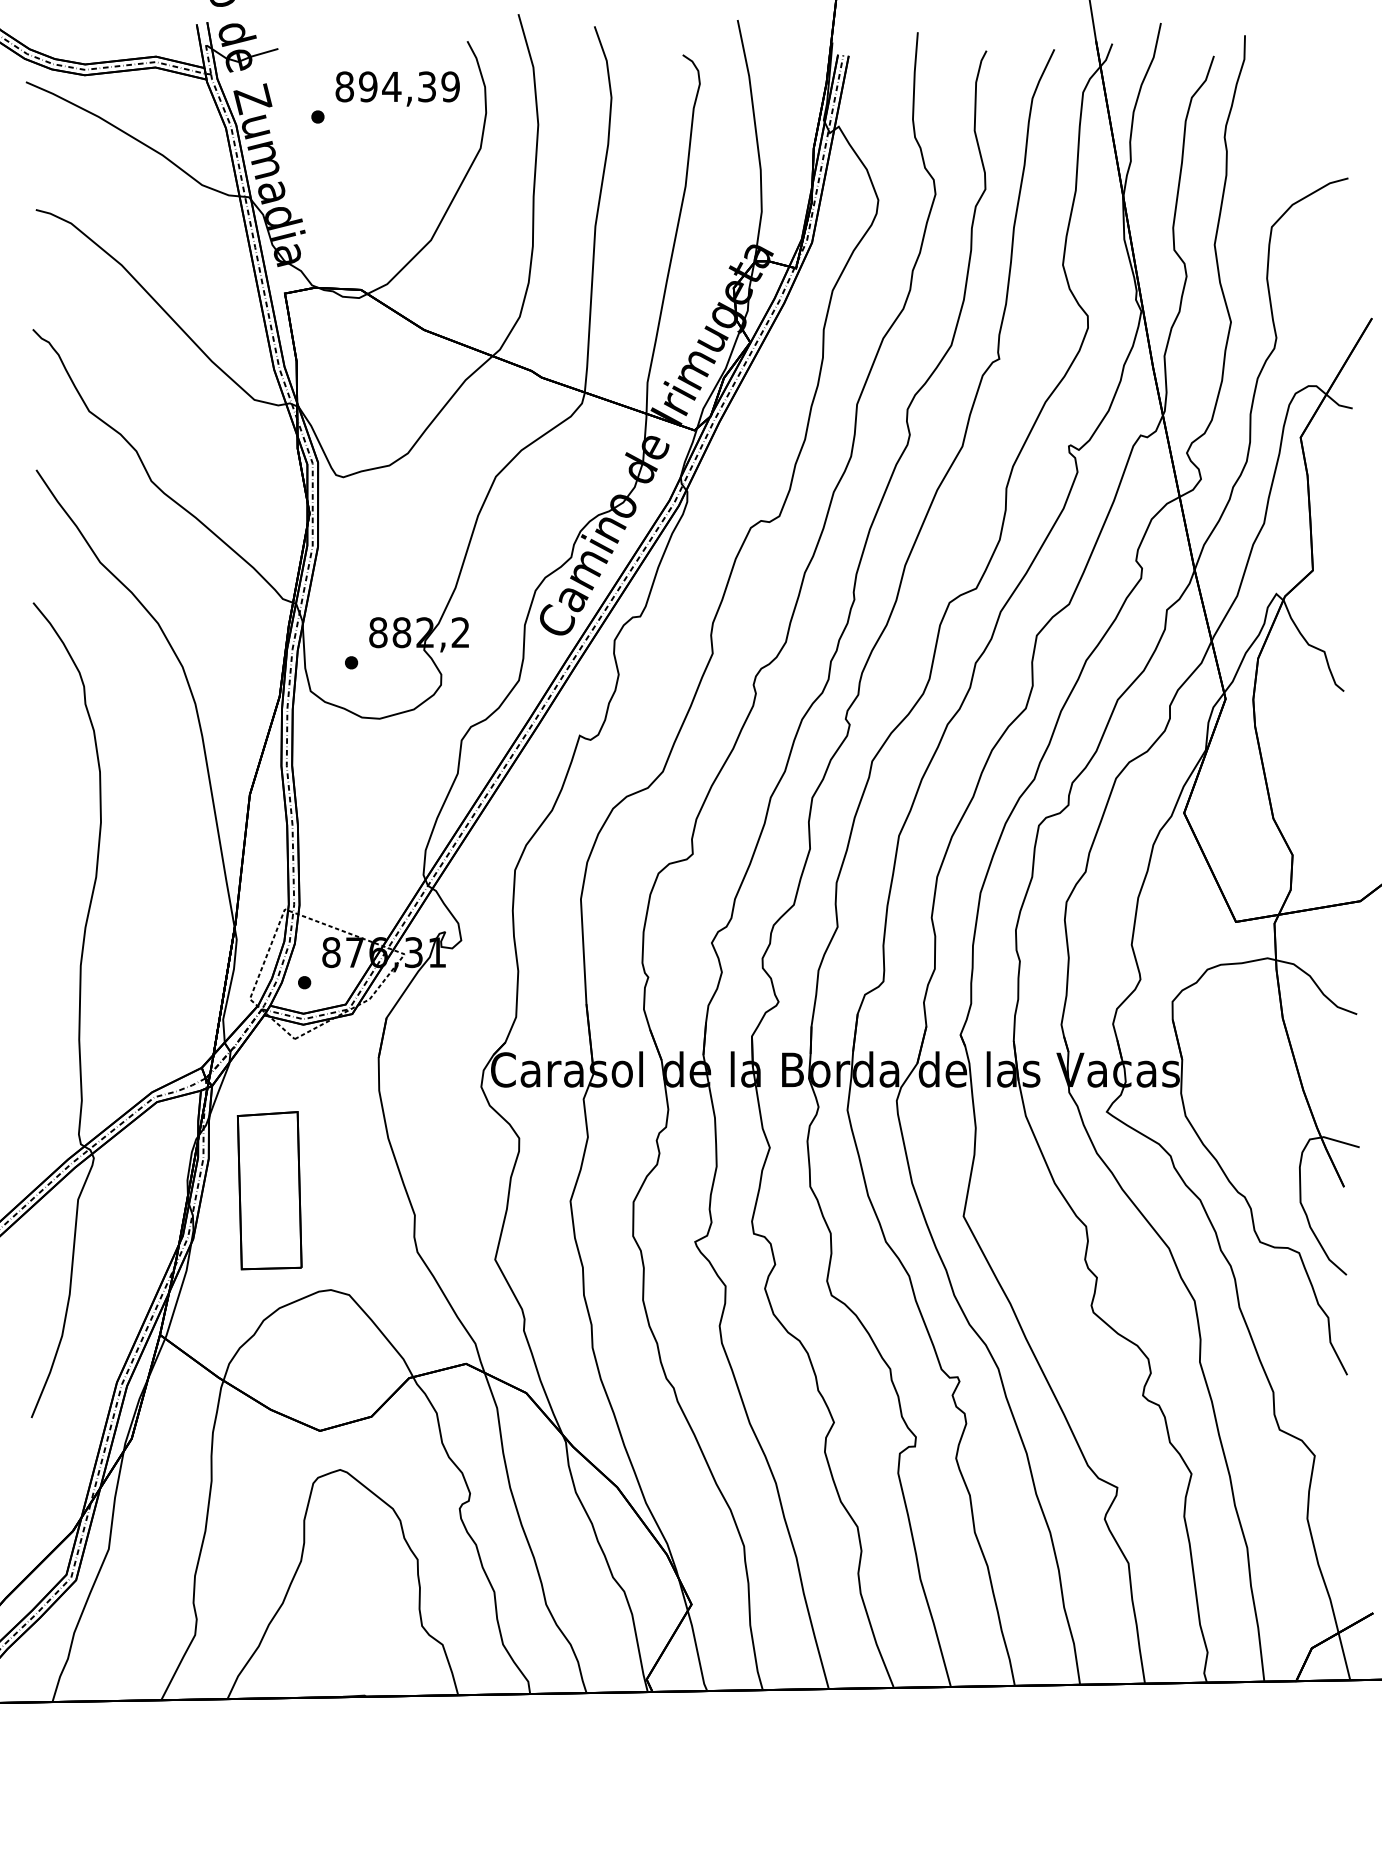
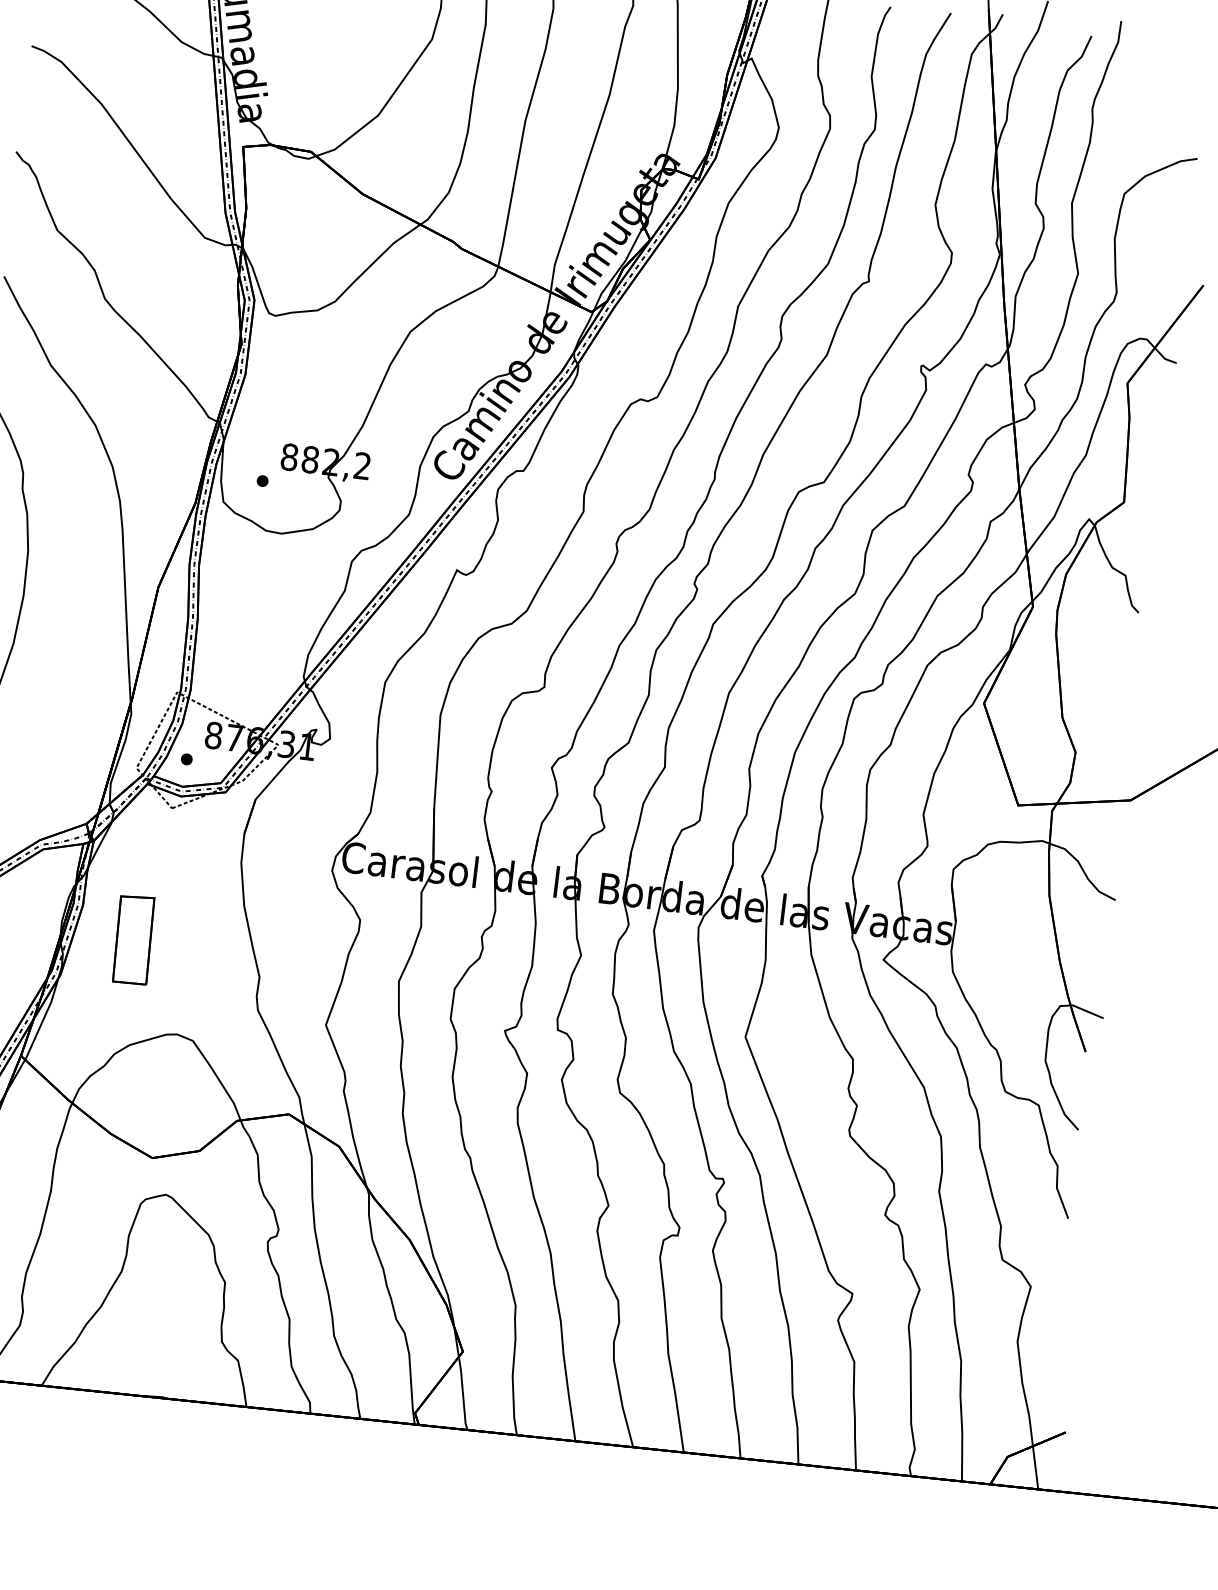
part: (269, 1190) -> (133, 939), size x0.62

